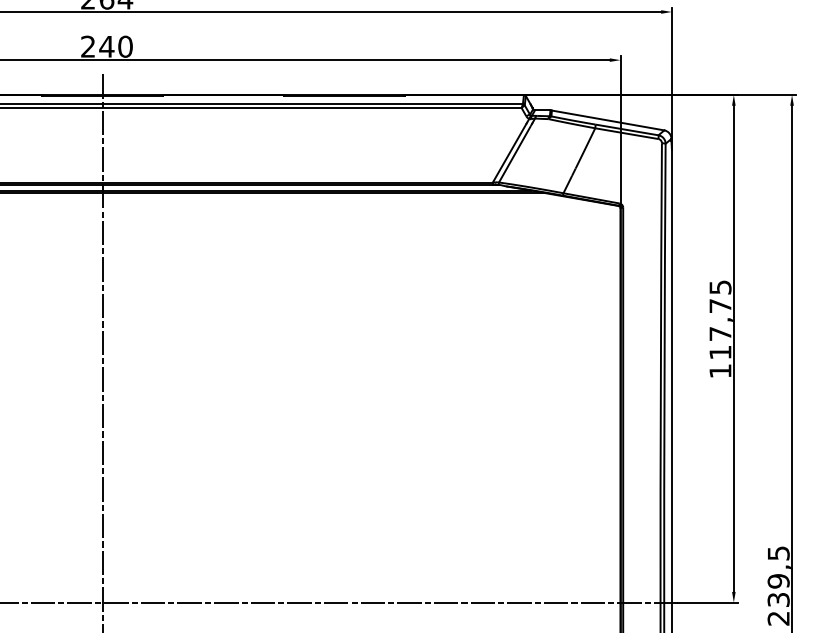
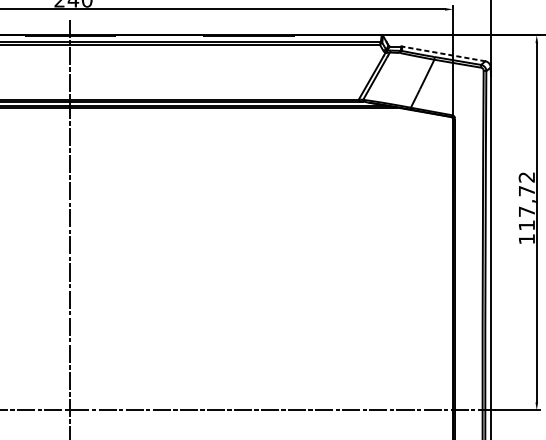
line: (607, 120) -> (443, 53), solid -> dashed
text: (720, 287) -> (526, 177), 117,75 -> 117,72

